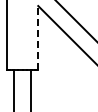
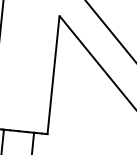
line: (38, 37) -> (54, 73), dashed -> solid

